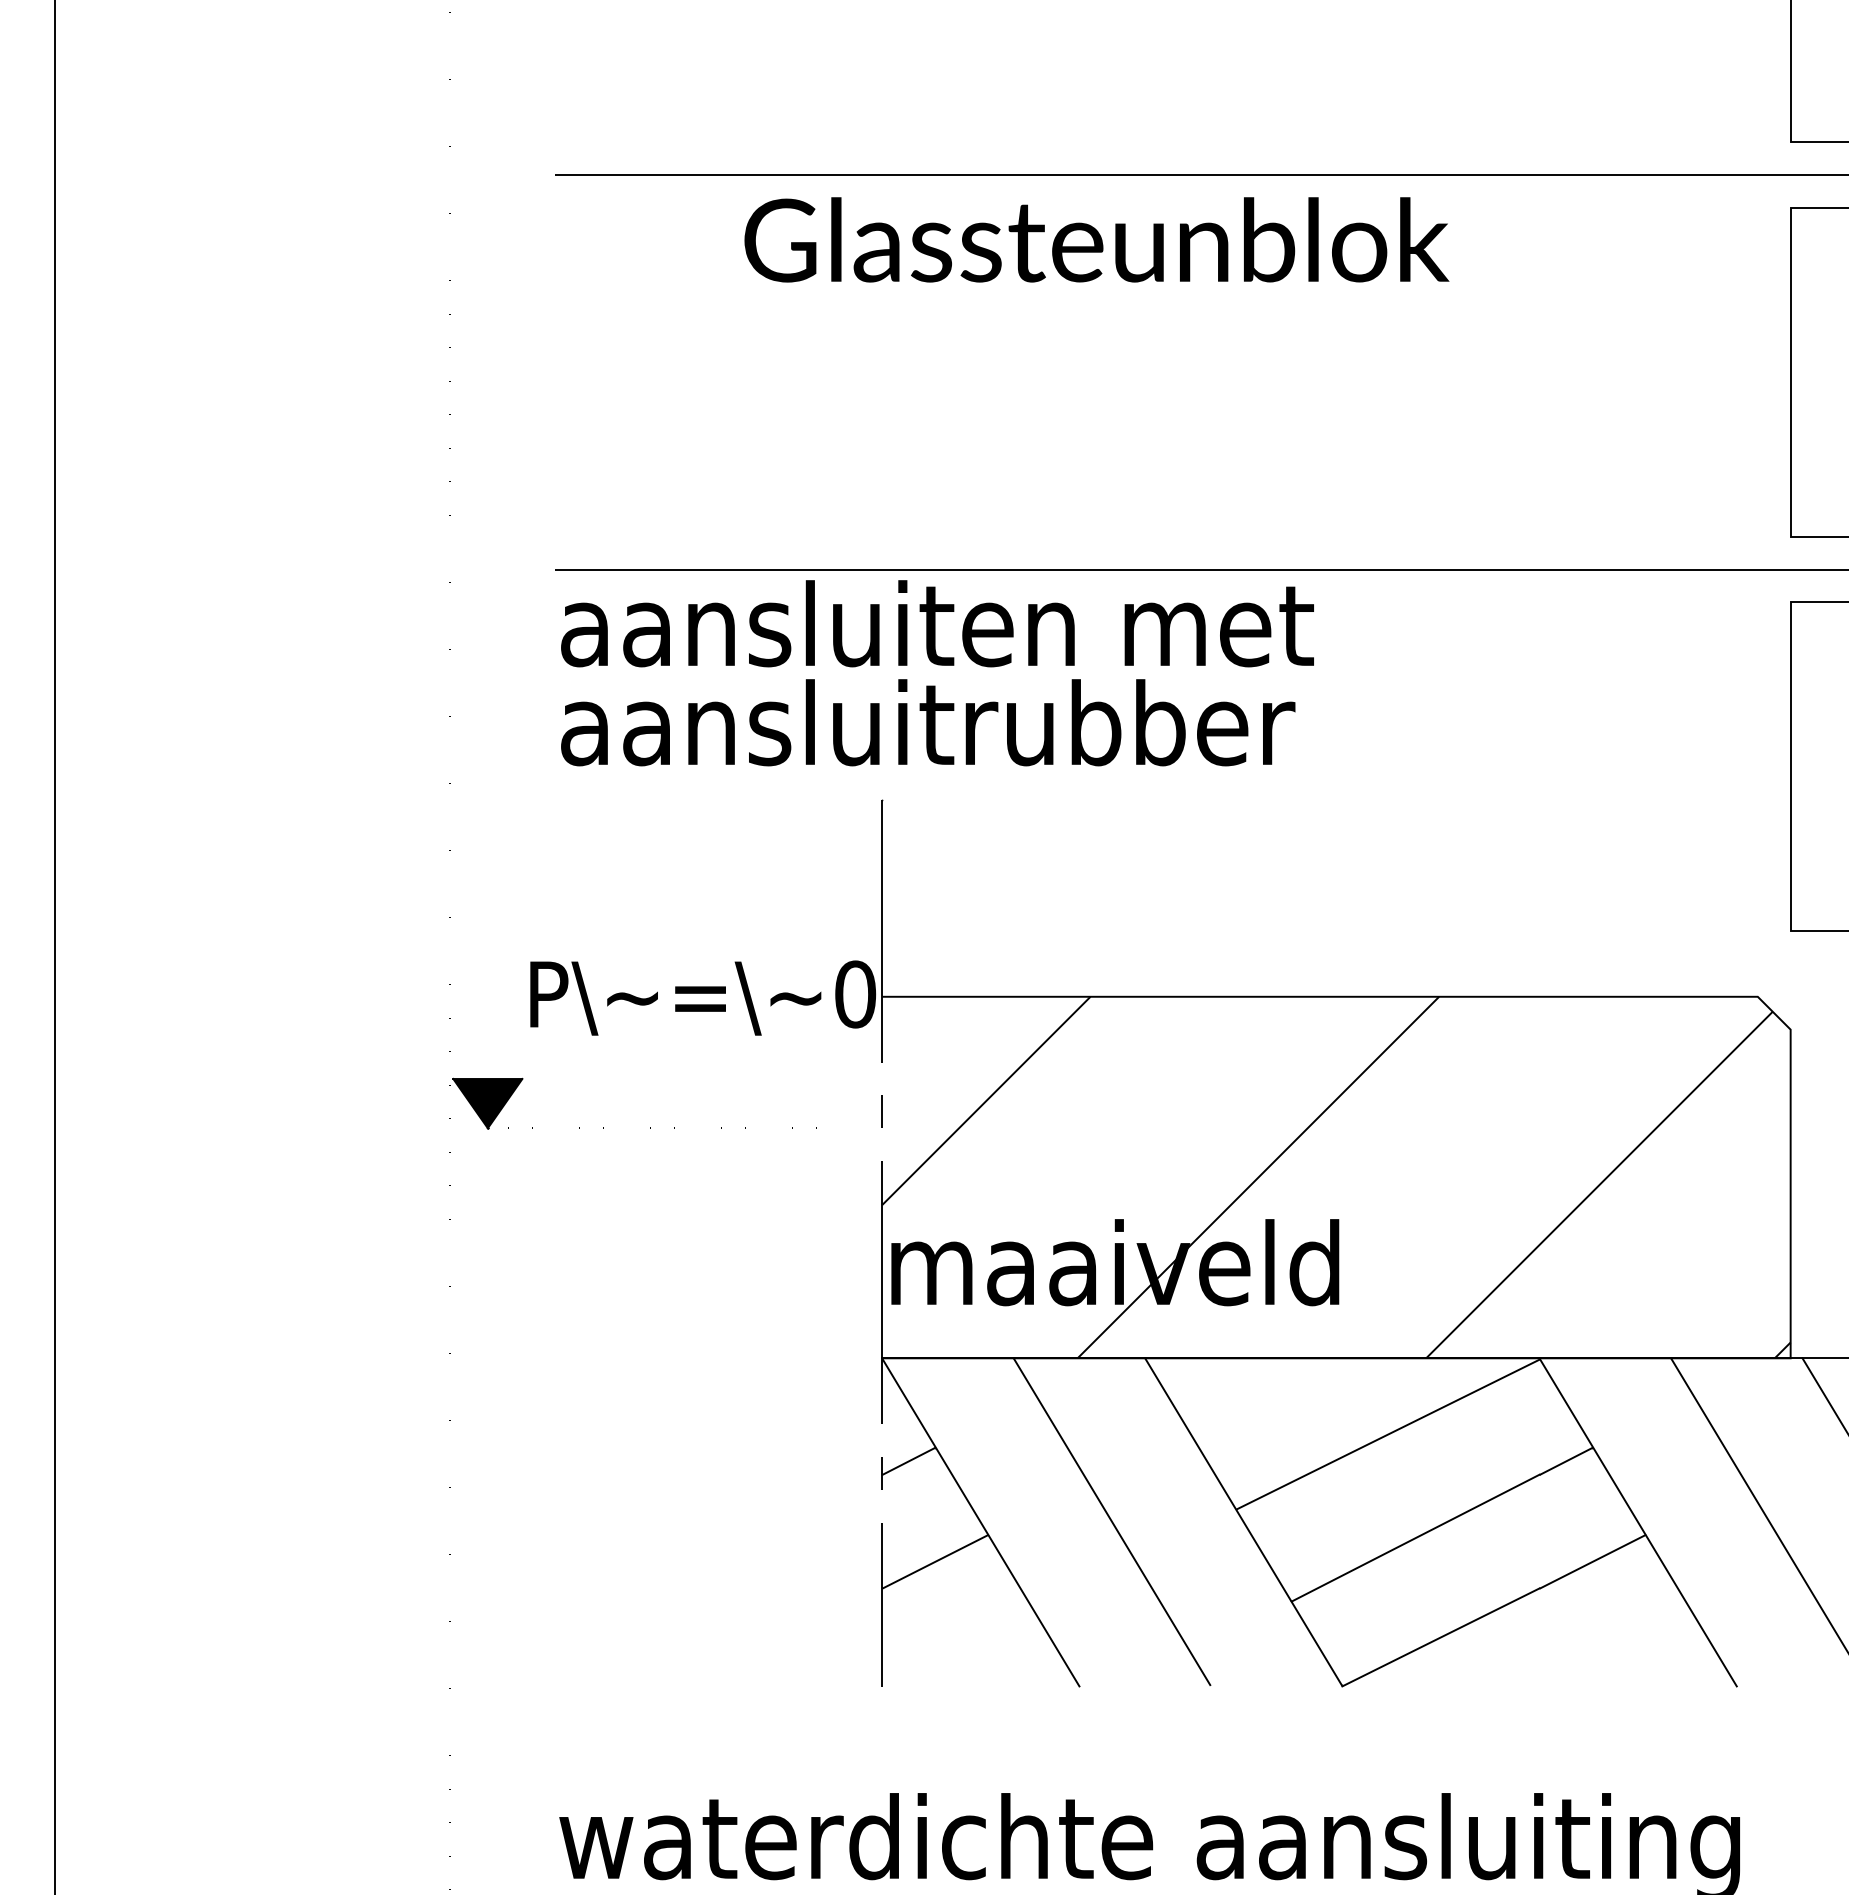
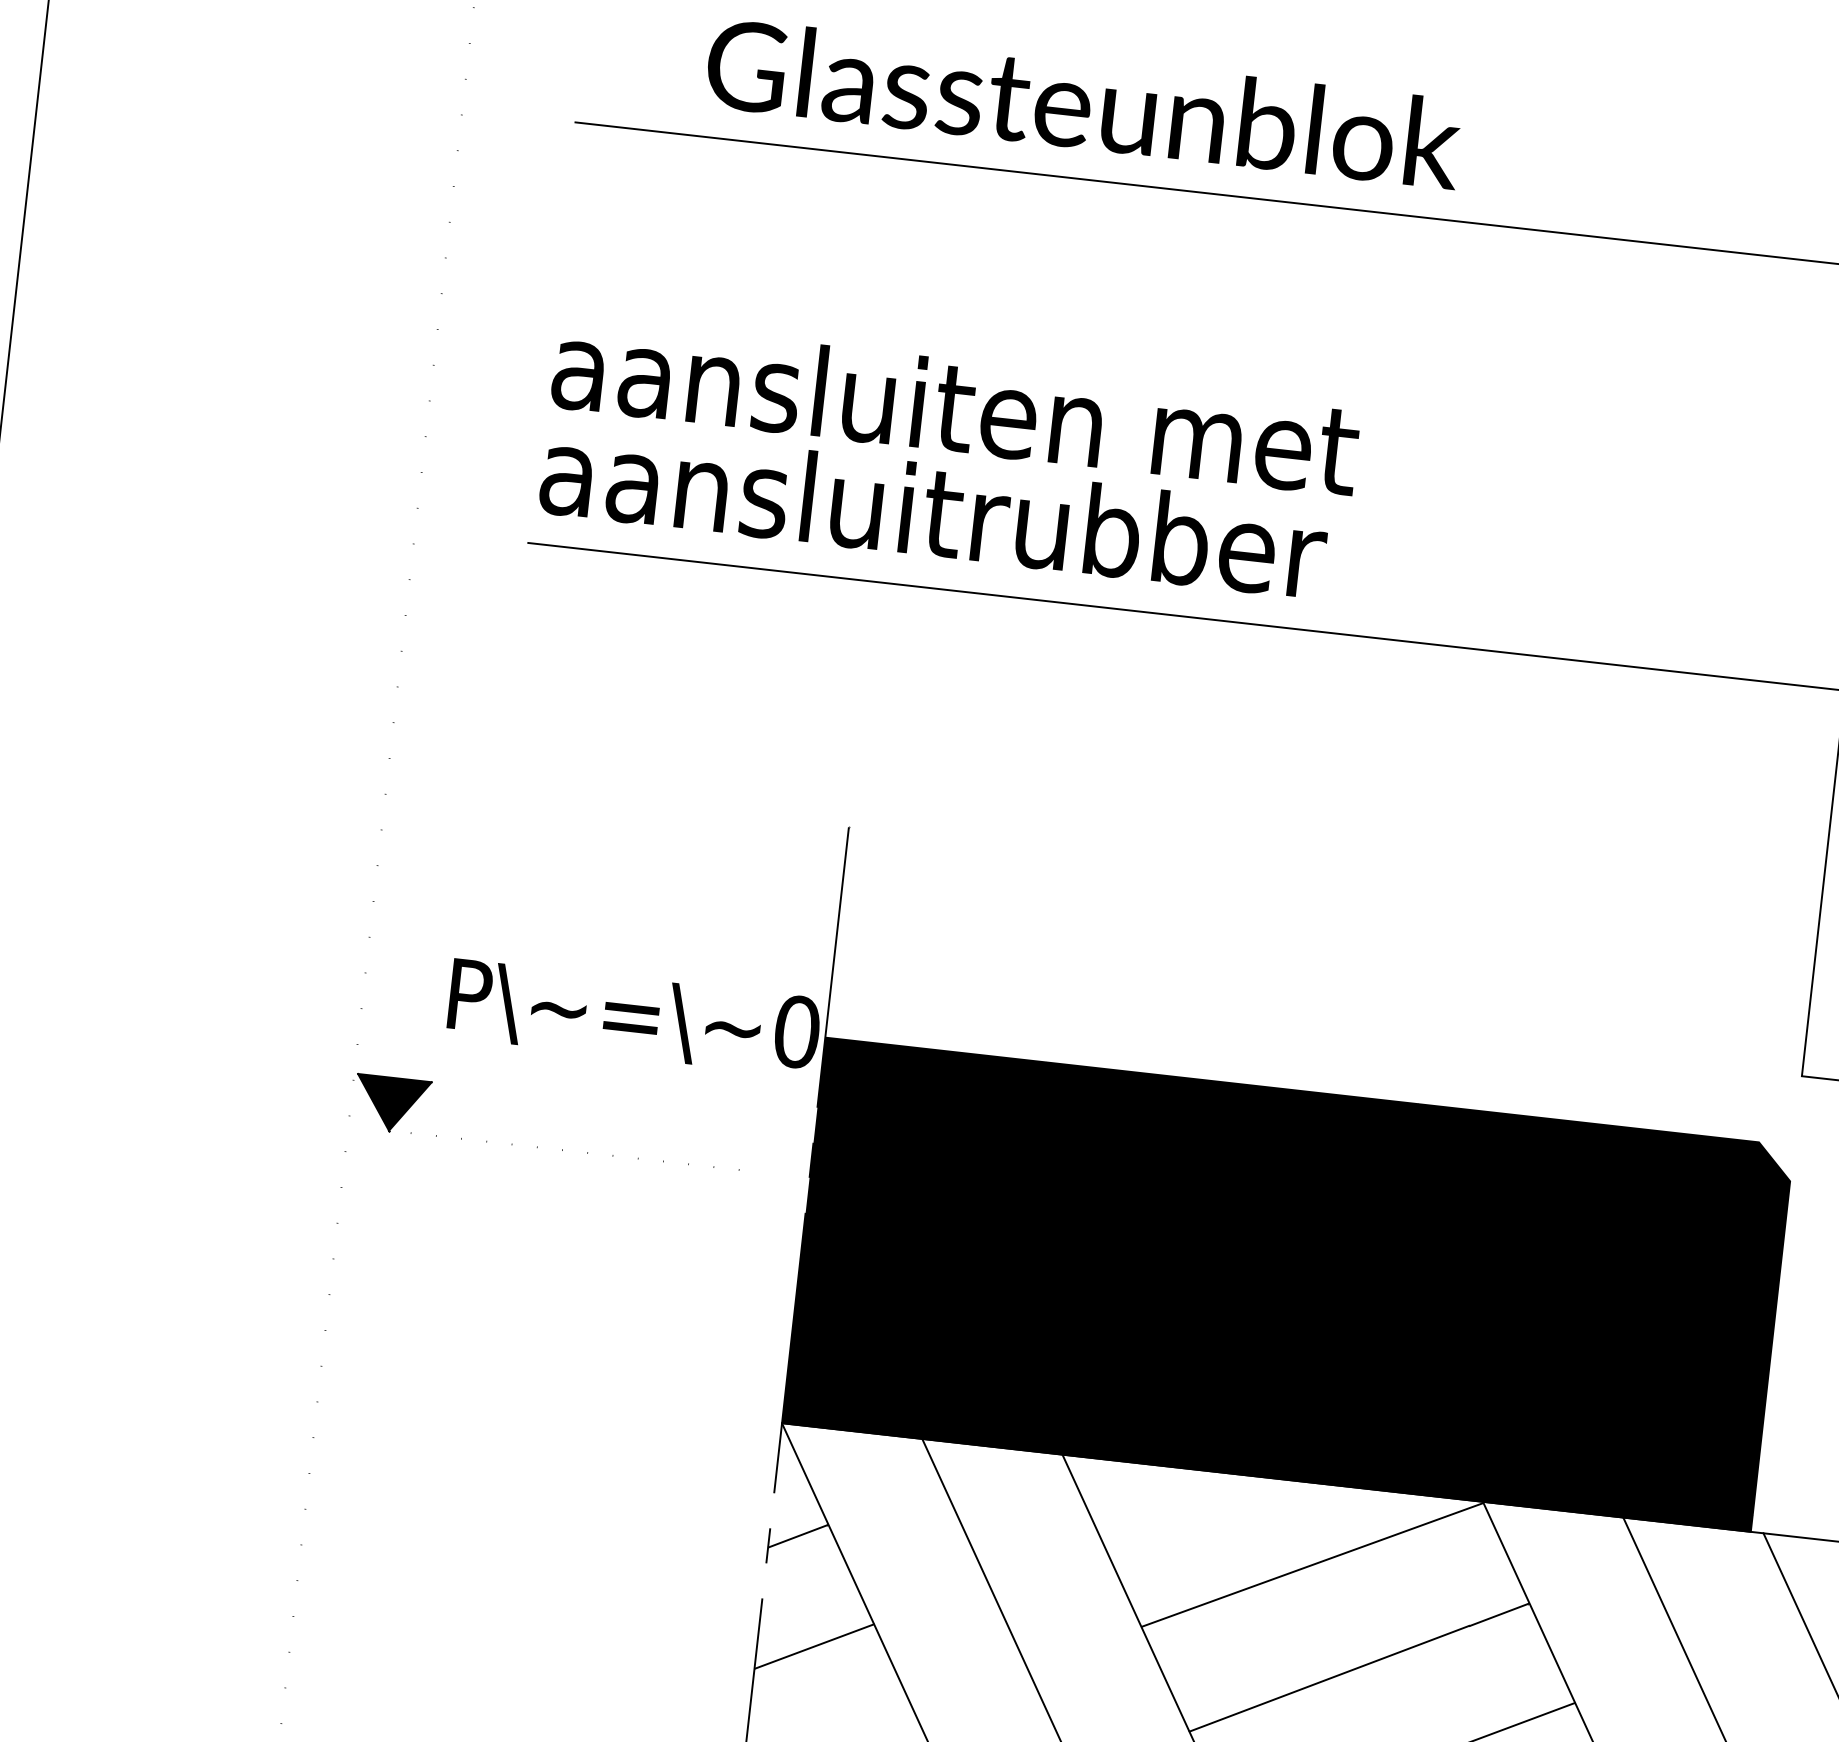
text: (1096, 239) -> (1083, 103), moved
text: (937, 673) -> (949, 459), moved
fill: (1336, 1177) -> (1288, 1284), added

